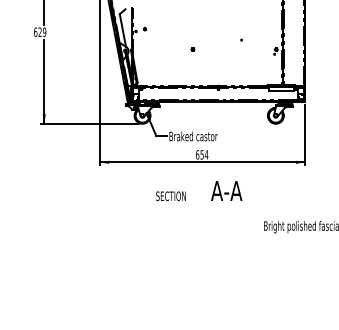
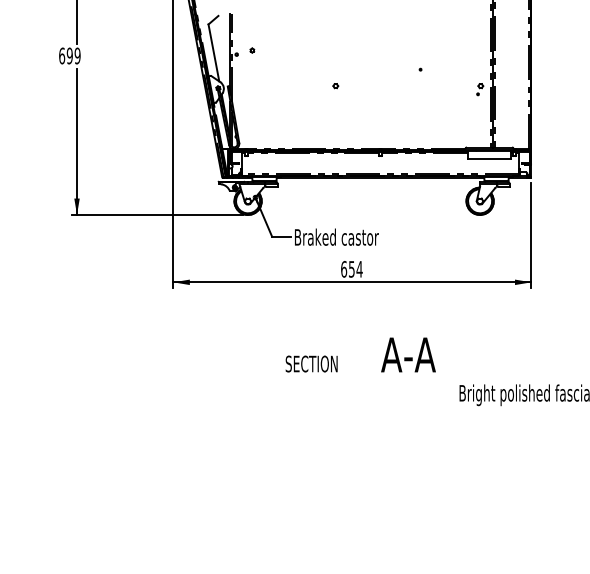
text: (39, 32) -> (68, 56), 629 -> 699
text: (199, 191) -> (361, 355), moved

